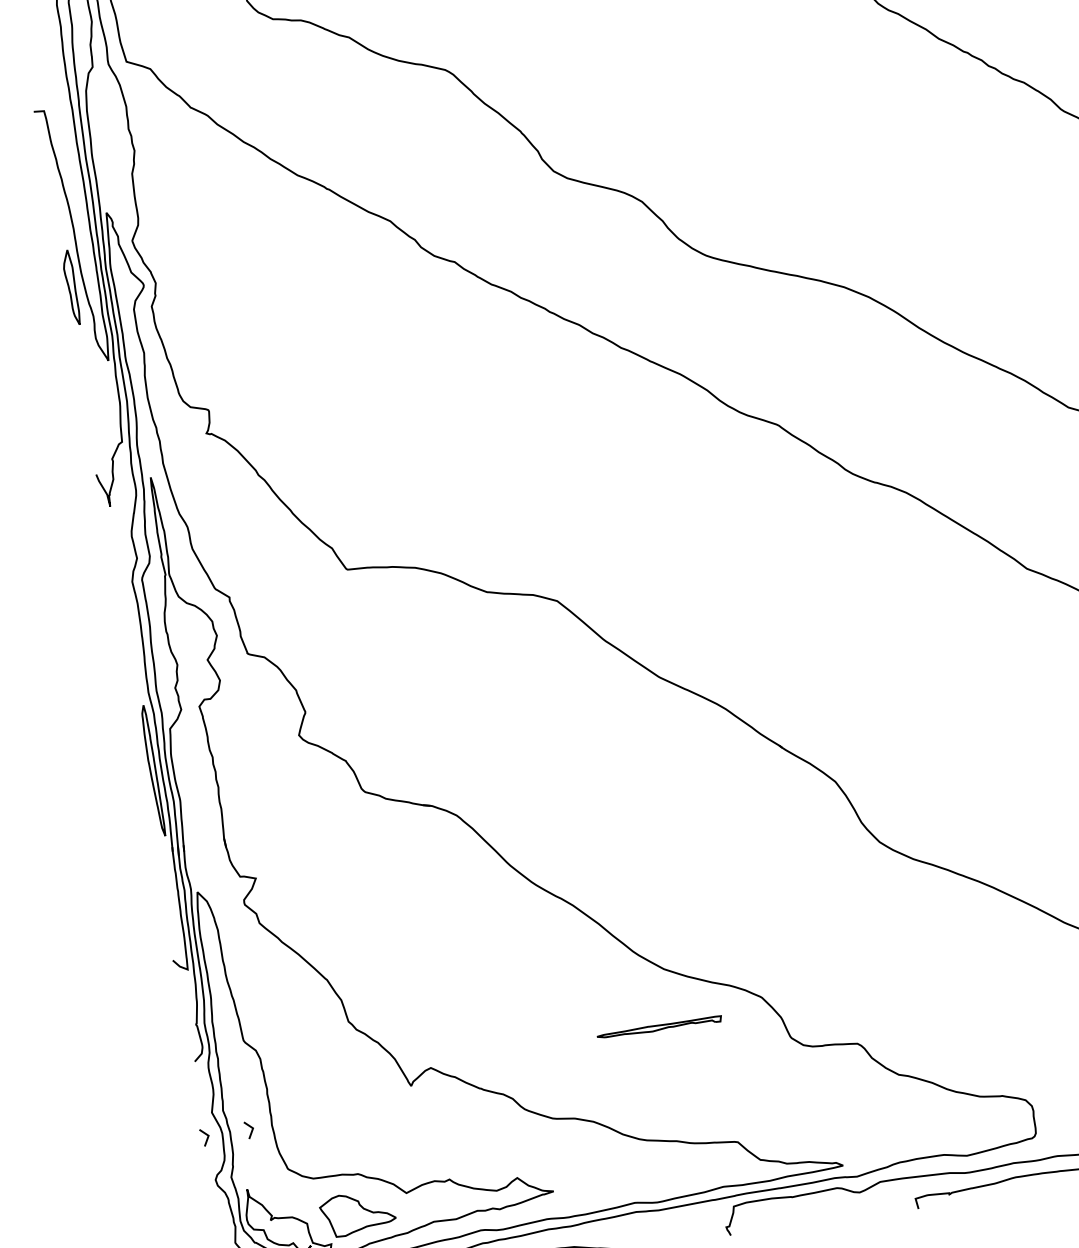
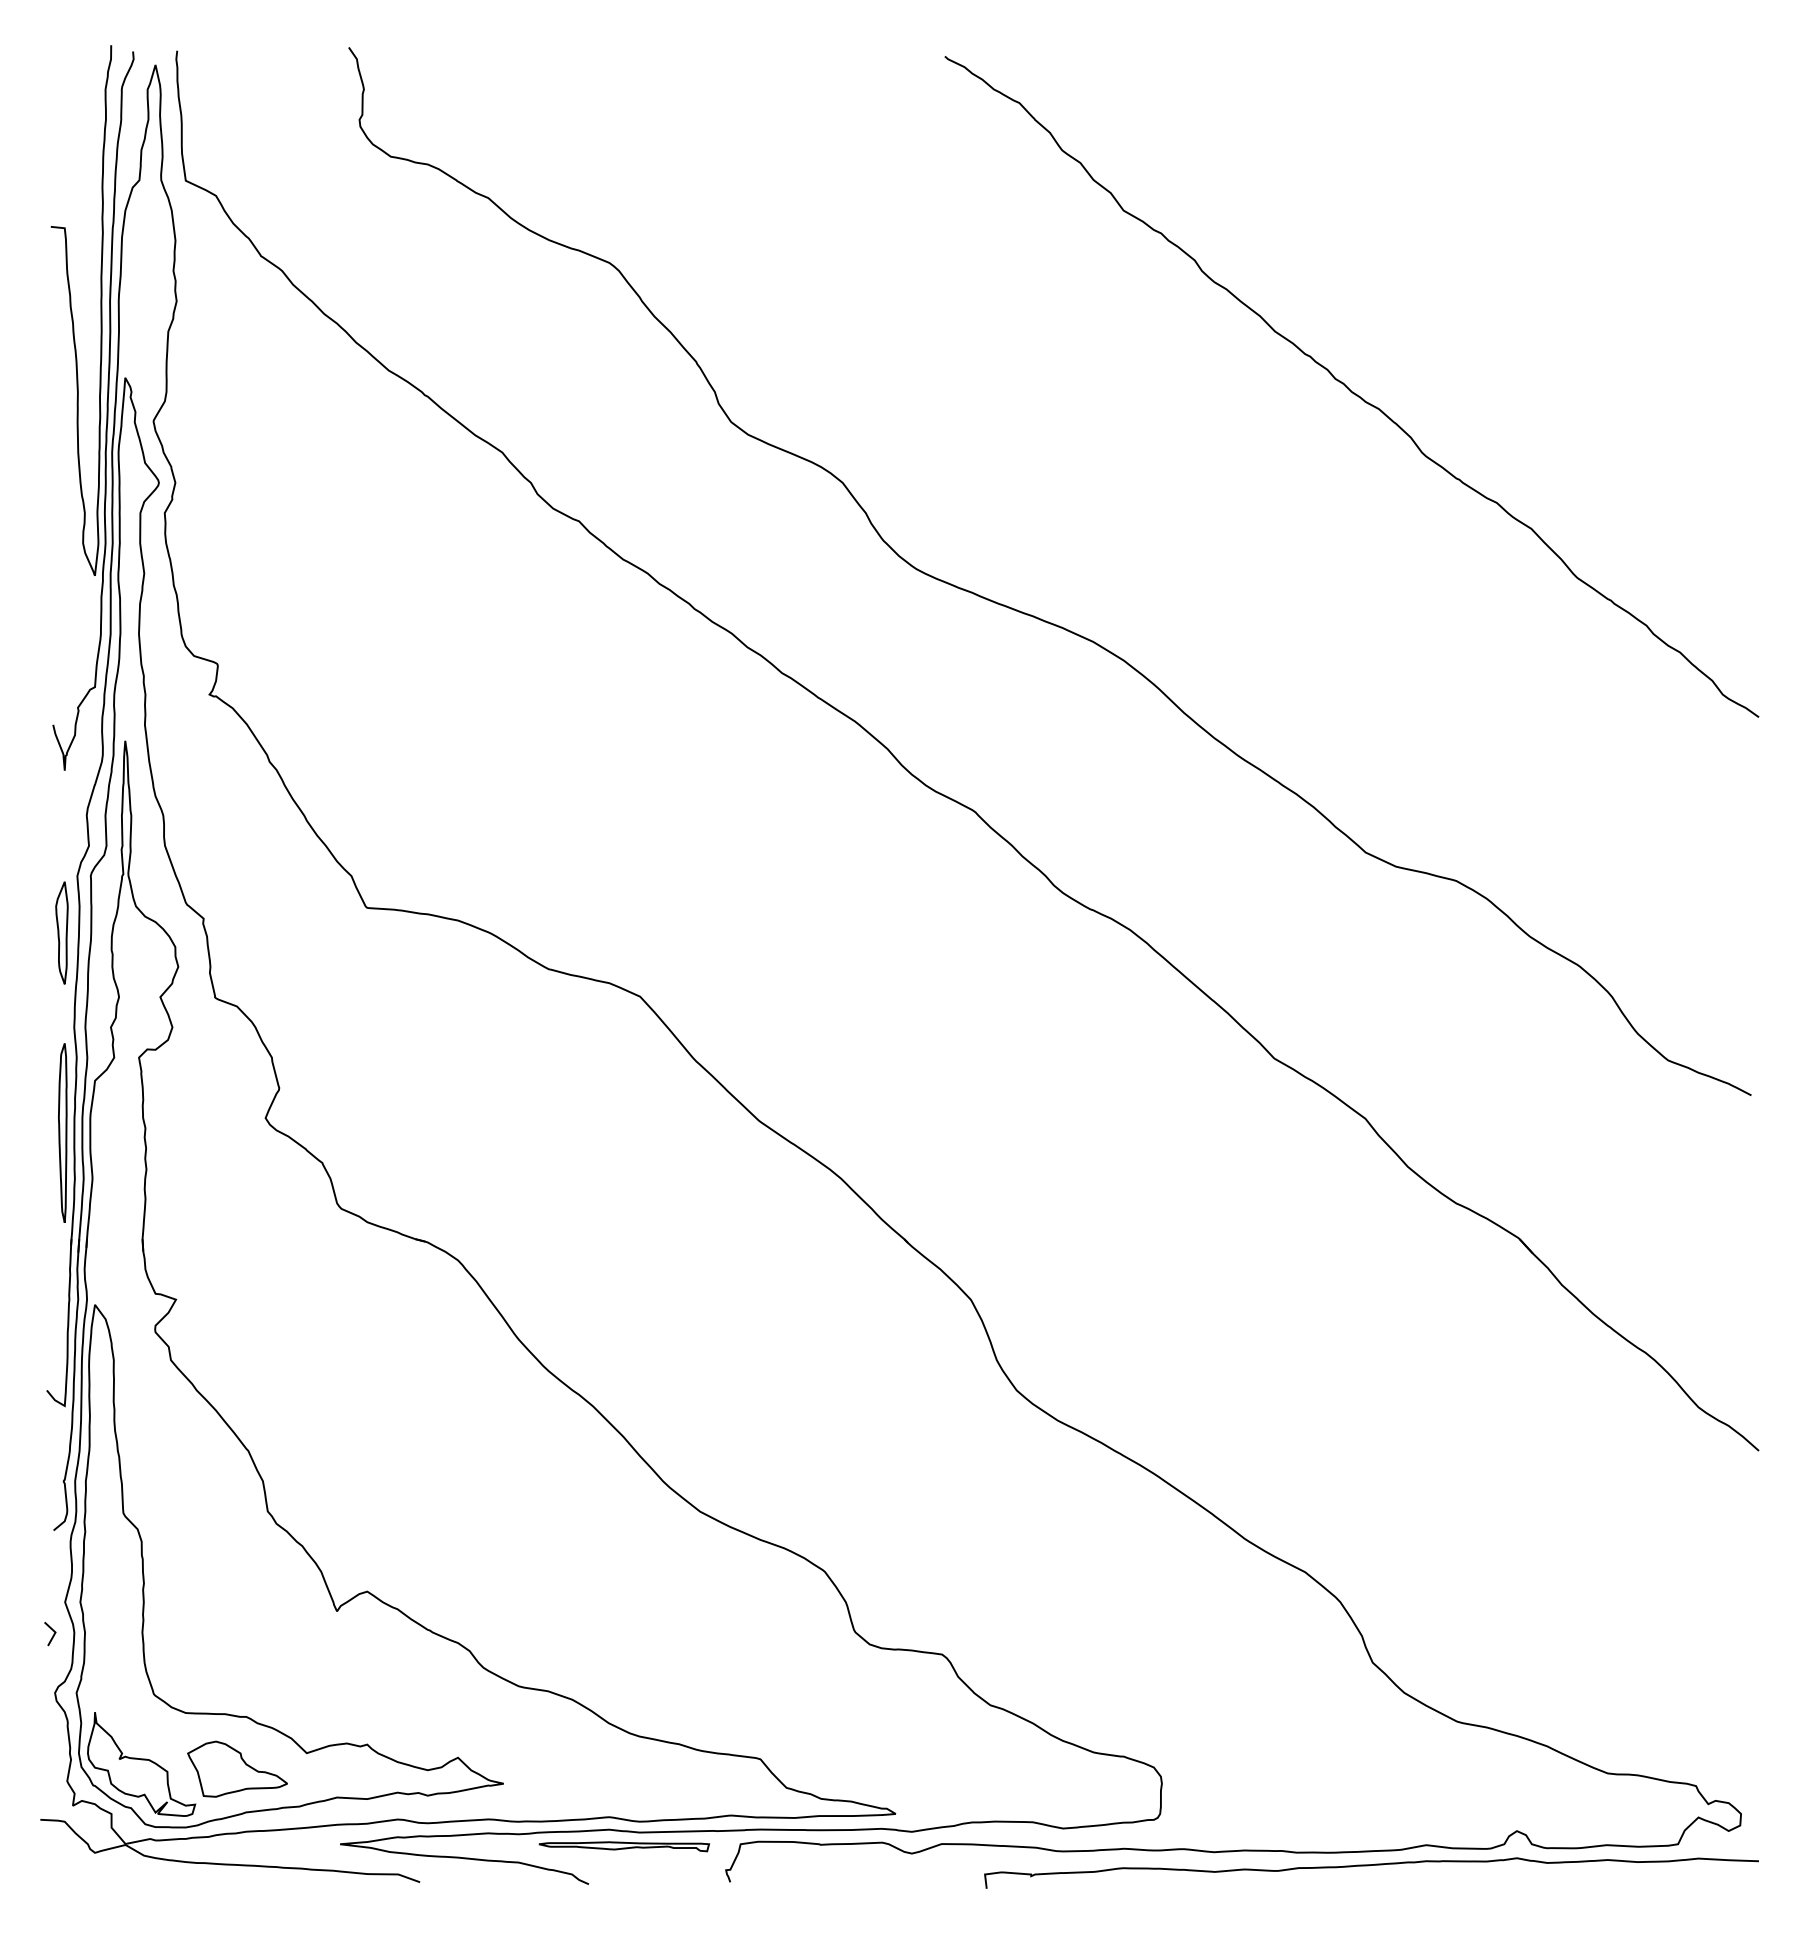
part: (71, 287) -> (61, 932), moved
part: (659, 1028) -> (624, 1846), moved
line: (251, 1130) -> (113, 1635), removed

